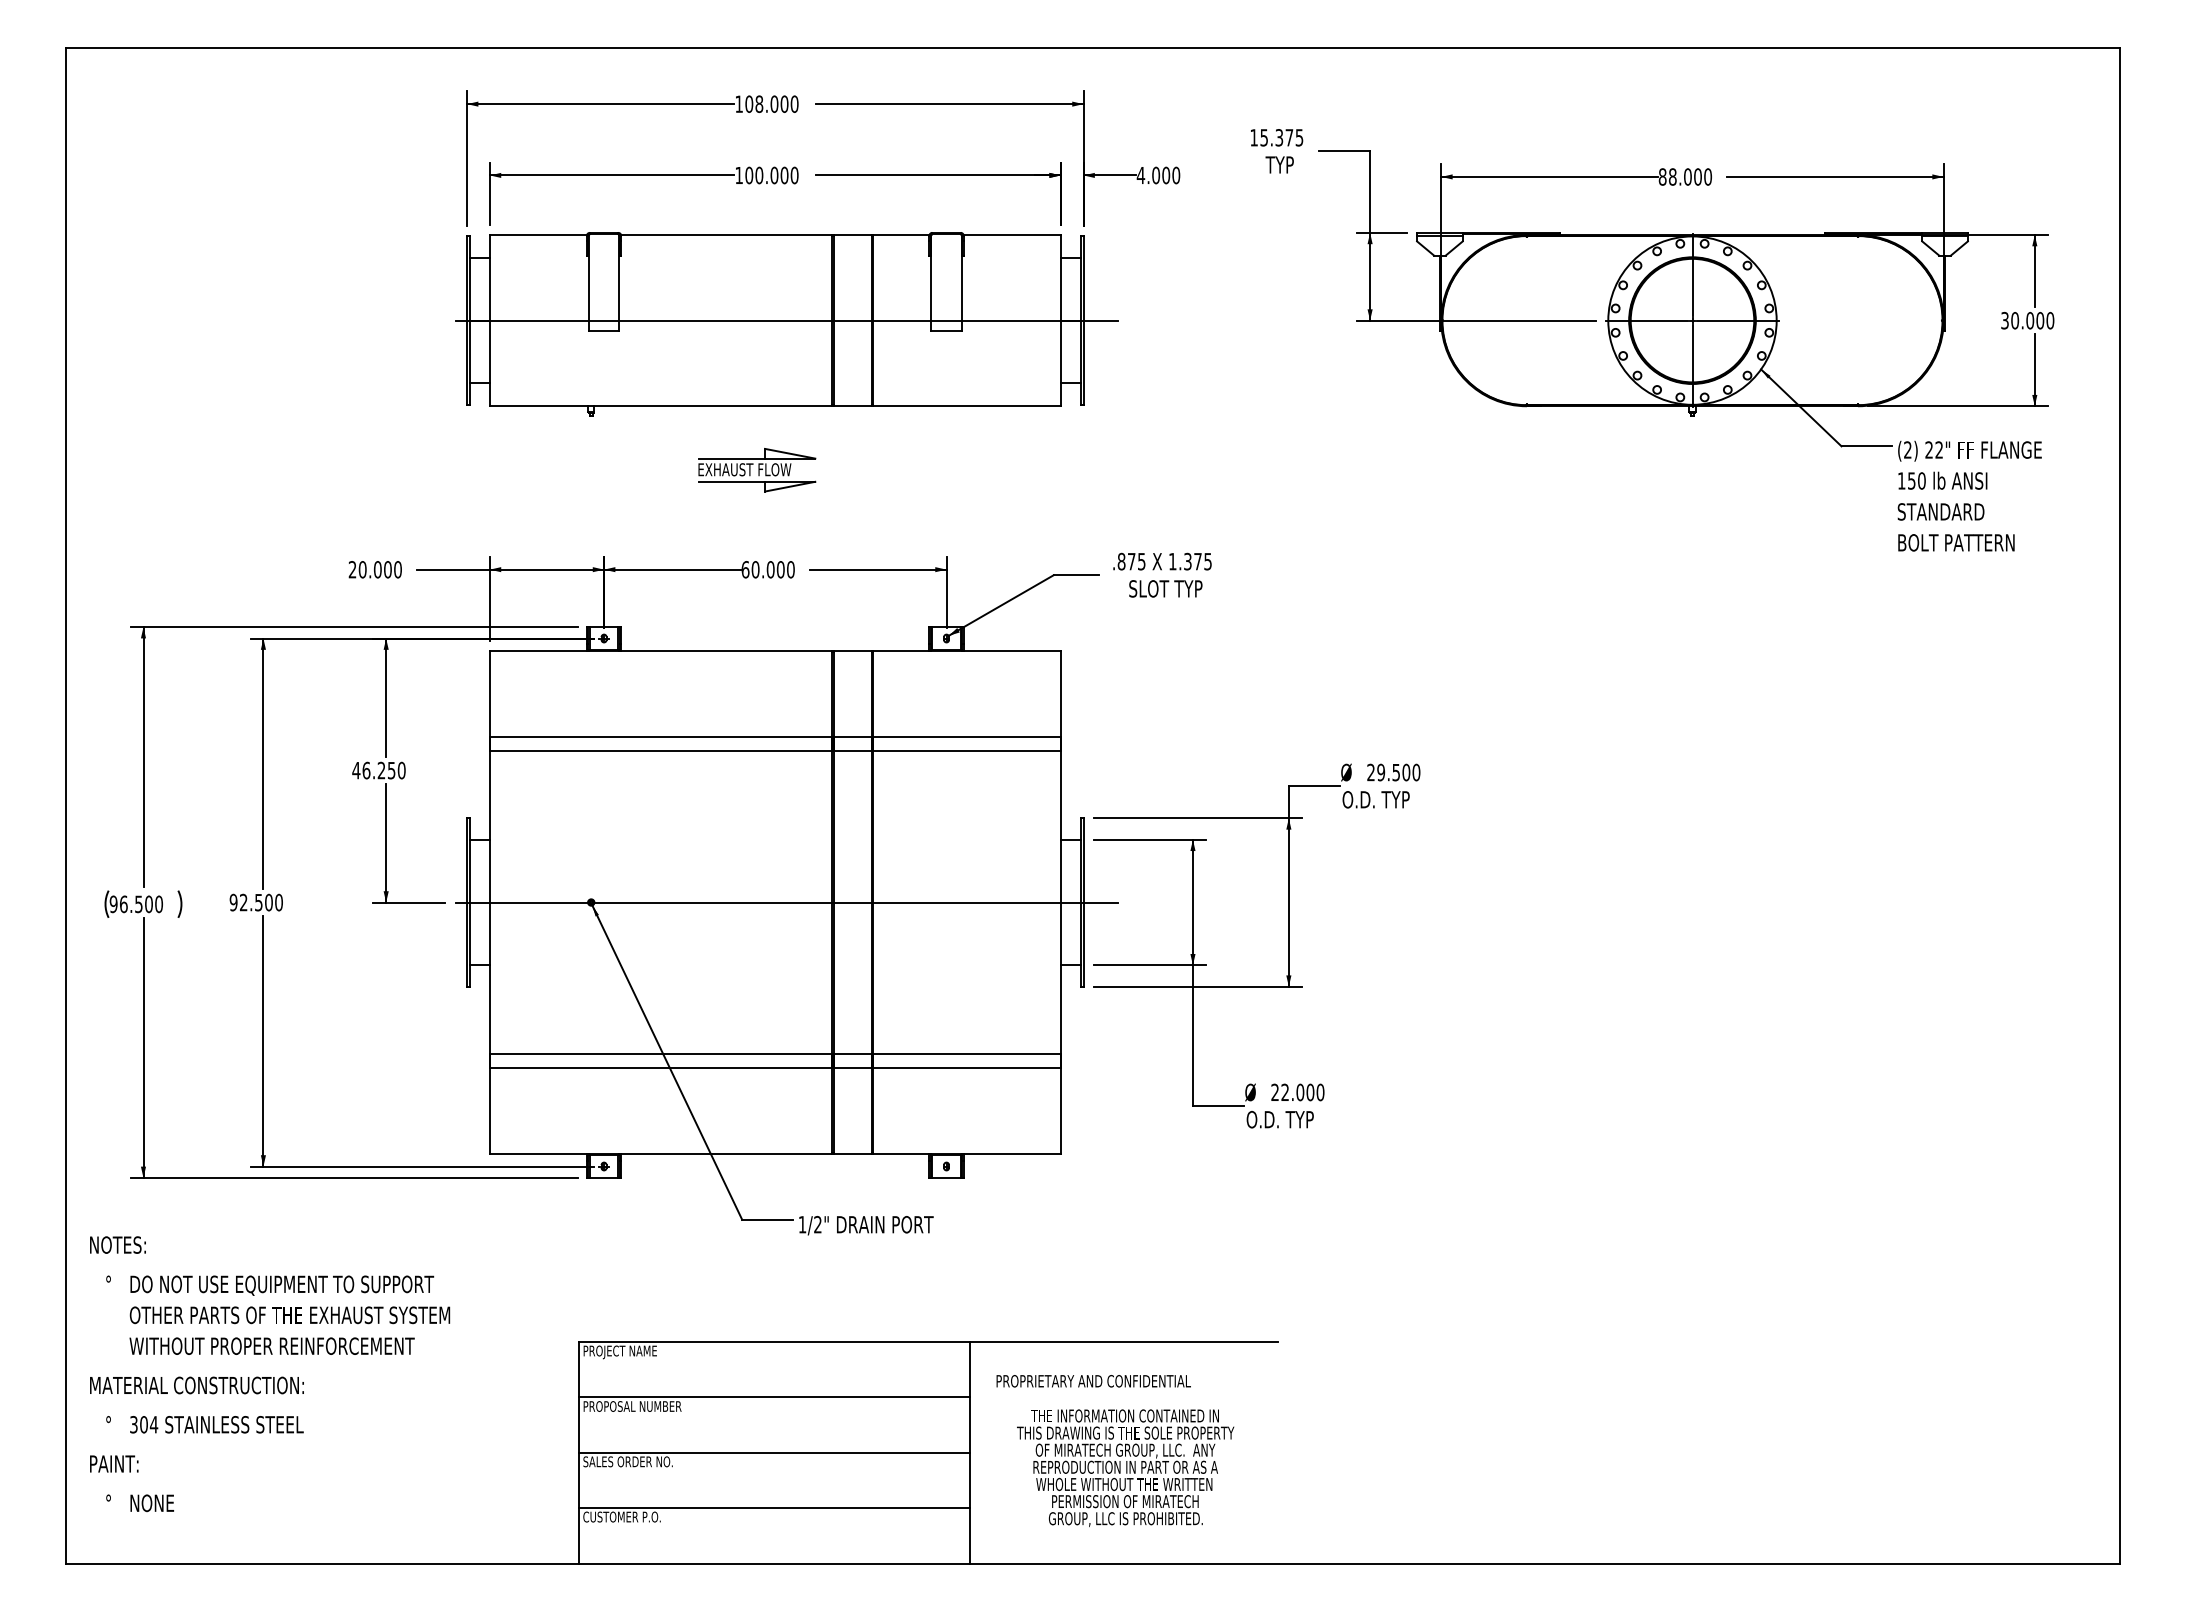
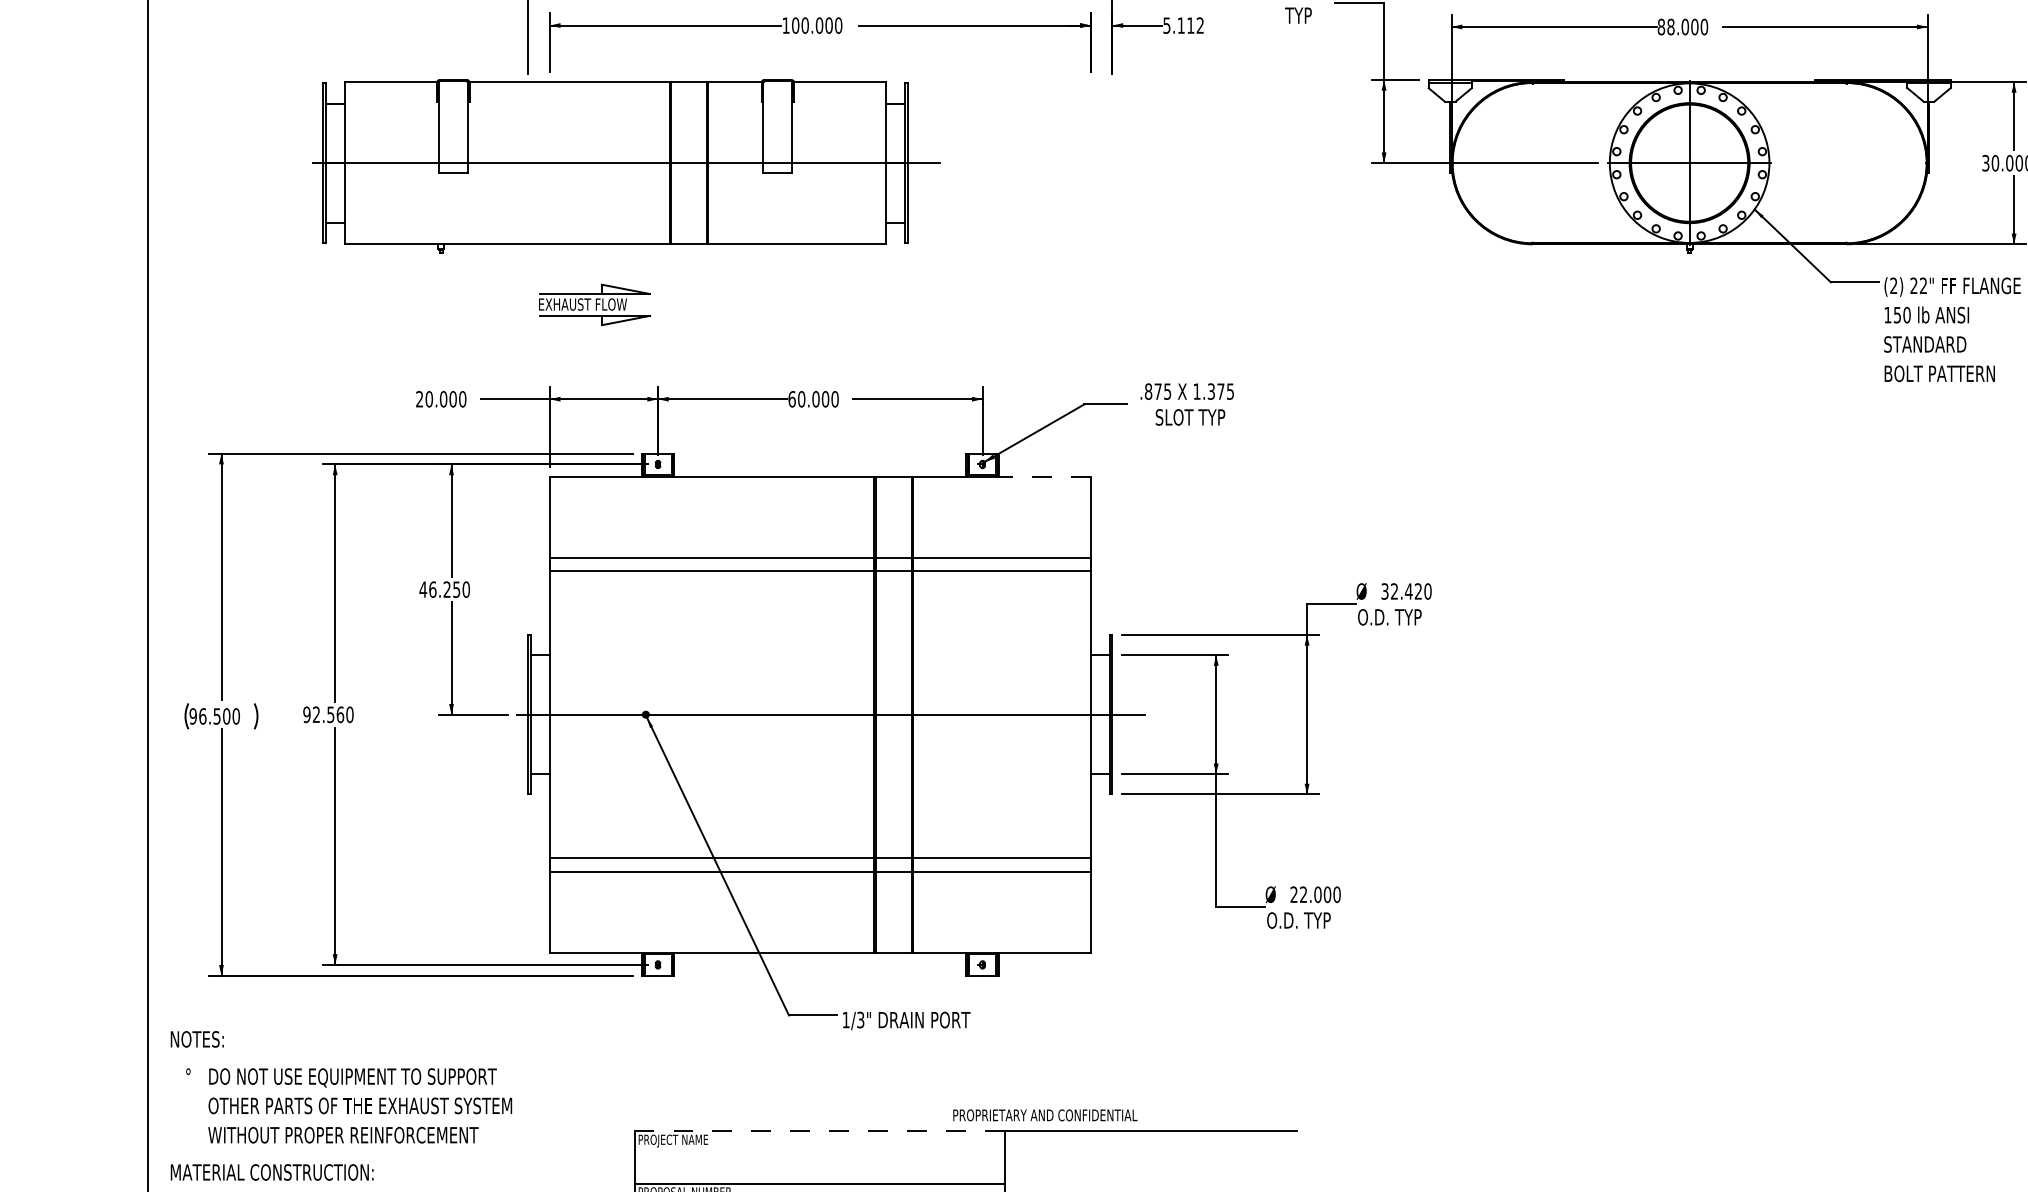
text: (1158, 175) -> (1183, 25), 4.000 -> 5.112
part: (786, 324) -> (626, 166), moved
part: (757, 470) -> (594, 305), moved
line: (1010, 651) -> (1043, 476), solid -> dashed
text: (1388, 772) -> (1401, 591), 29.500 -> 32.420
text: (268, 902) -> (339, 714), 92.500 -> 92.560
text: (817, 1224) -> (860, 1019), 1/2" -> 1/3"
line: (774, 1341) -> (819, 1130), solid -> dashed
text: (1093, 1381) -> (1045, 1115), moved

